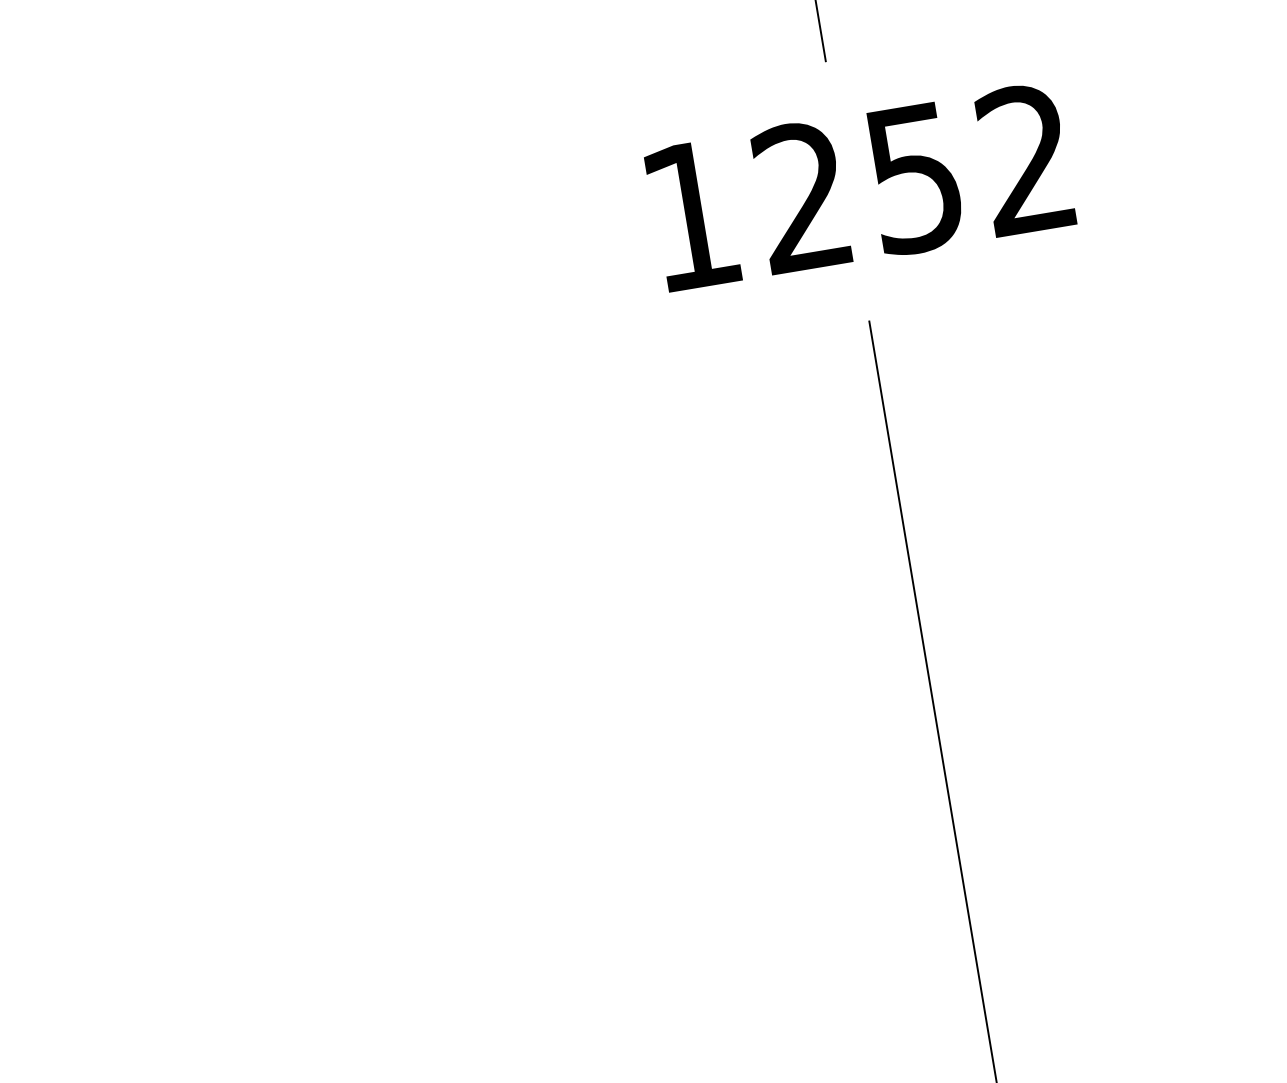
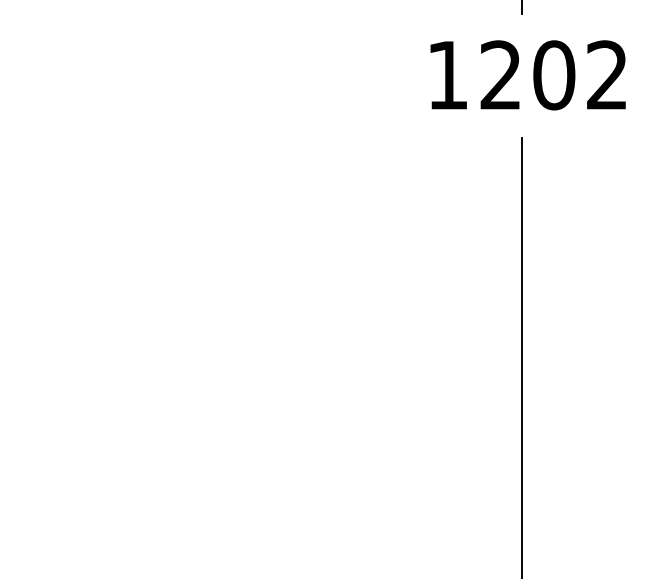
text: (915, 178) -> (554, 75), 1252 -> 1202

